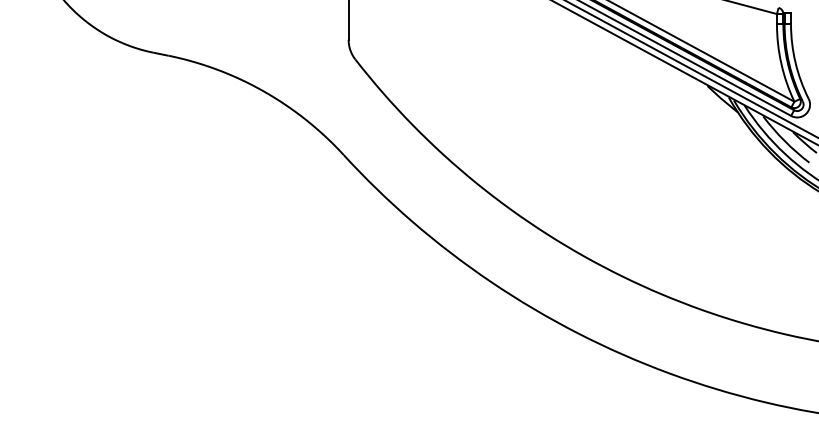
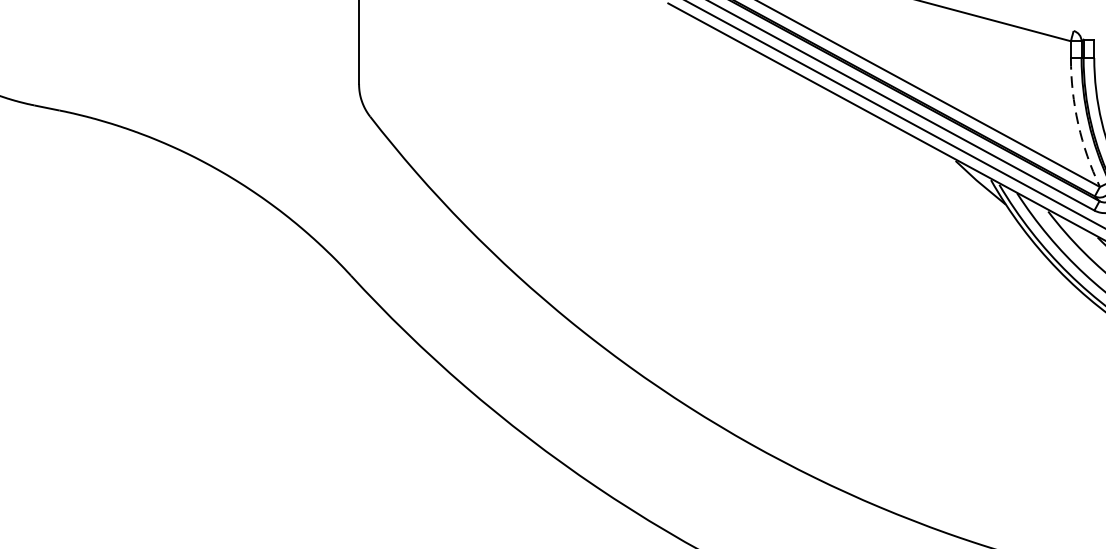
arc: (781, 63) -> (1078, 123), solid -> dashed

